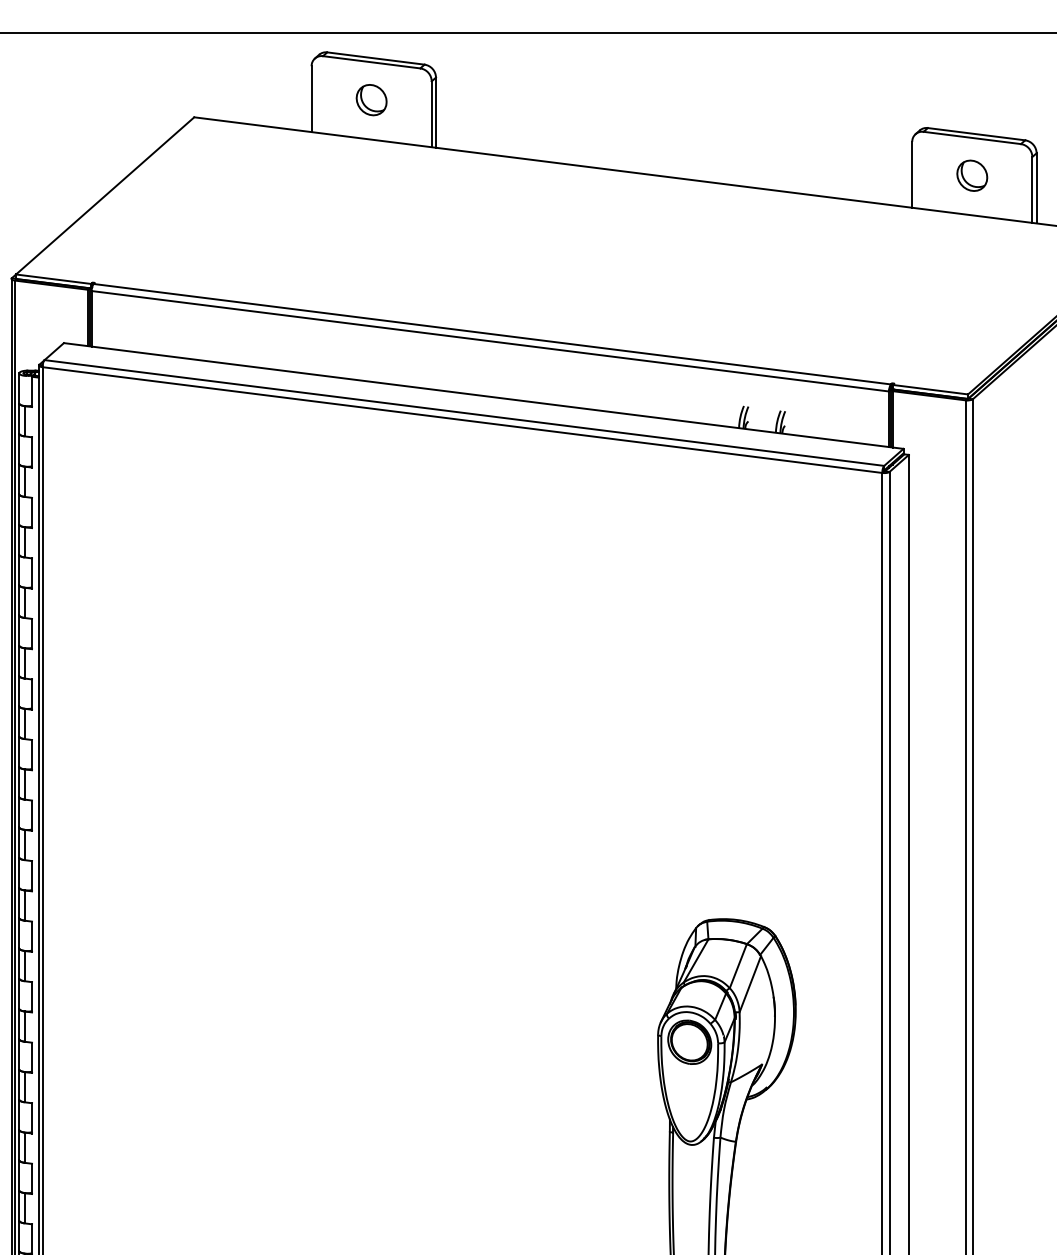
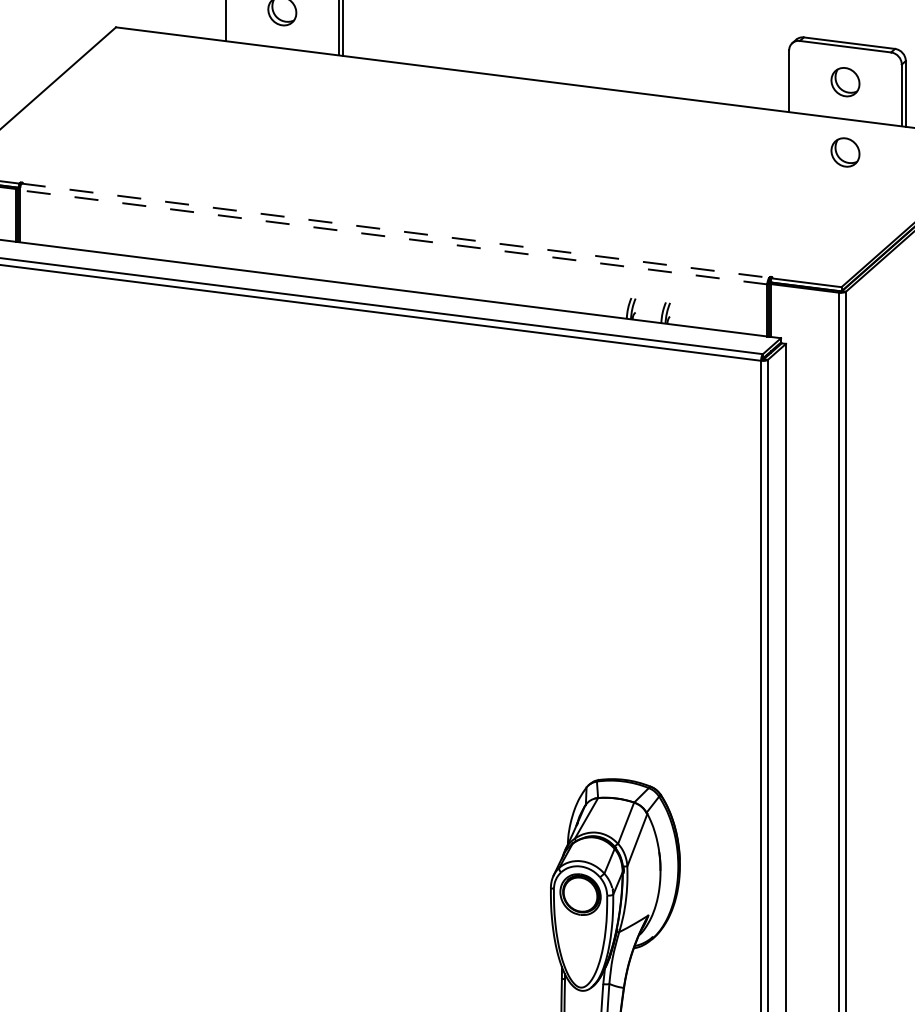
part: (972, 250) -> (845, 152), added
line: (492, 334) -> (395, 230), solid -> dashed
line: (490, 341) -> (393, 237), solid -> dashed

